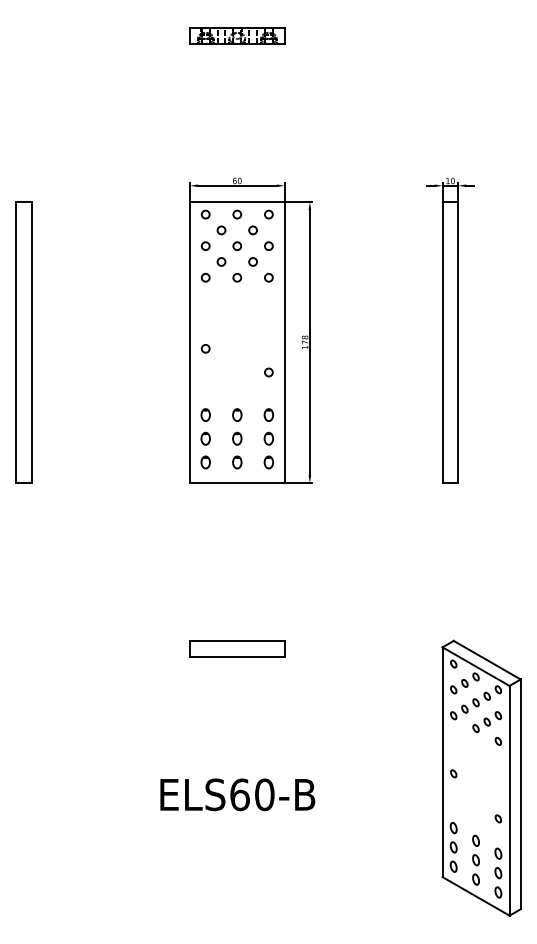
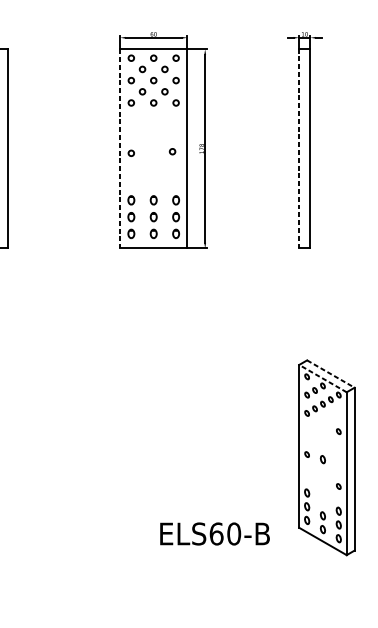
line: (189, 342) -> (119, 148), solid -> dashed
line: (442, 342) -> (299, 148), solid -> dashed
circle: (268, 372) -> (172, 151), moved
part: (237, 648) -> (153, 365), removed
line: (487, 660) -> (331, 374), solid -> dashed
line: (476, 666) -> (323, 378), solid -> dashed
part: (486, 722) -> (330, 418), removed
text: (237, 794) -> (214, 533), moved
part: (475, 840) -> (322, 459), moved

